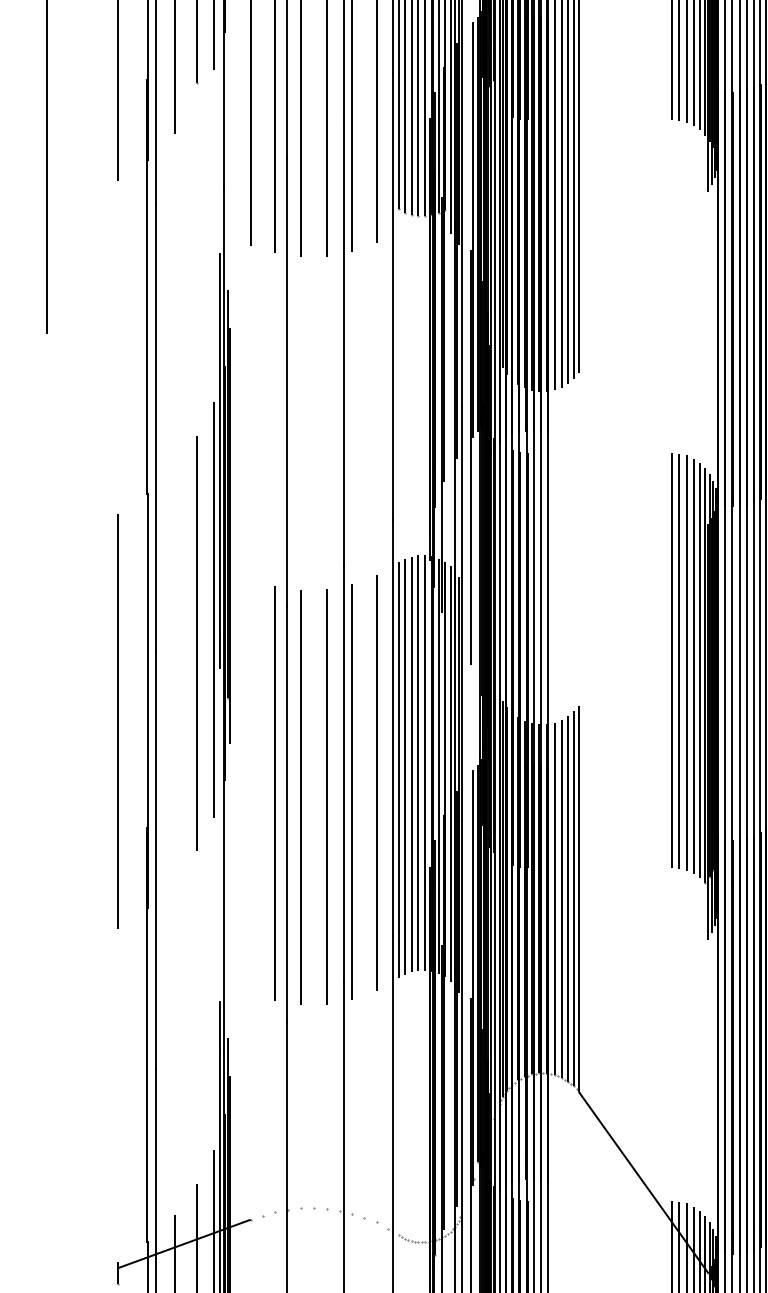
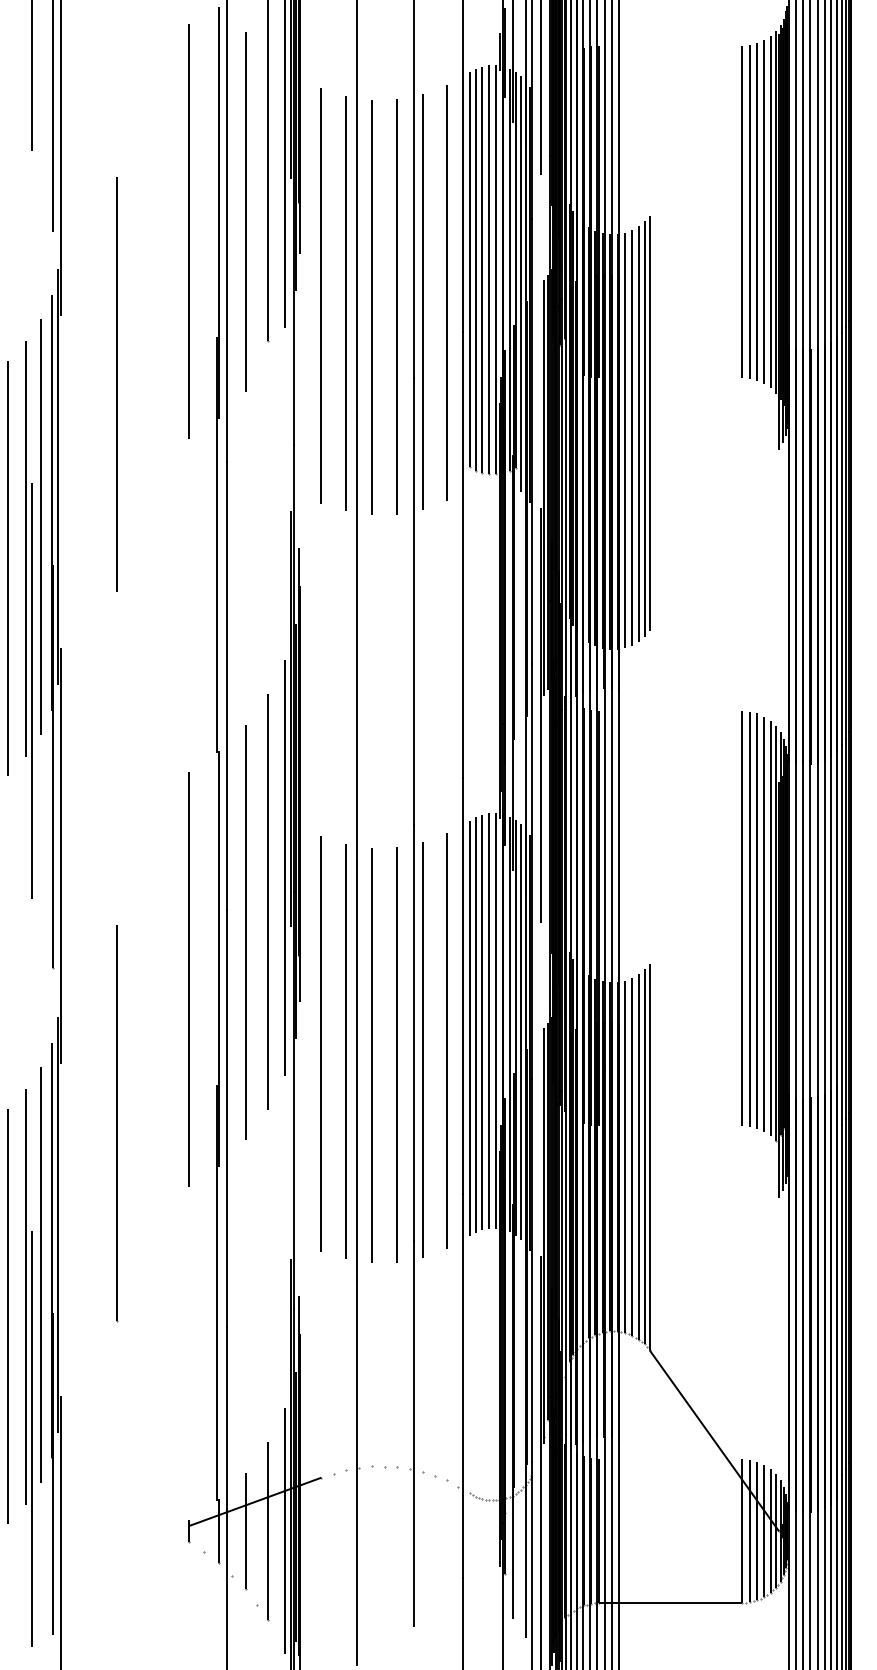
line: (174, 674) -> (245, 932), added
line: (249, 785) -> (320, 1043), added
line: (46, 865) -> (117, 1123), added

